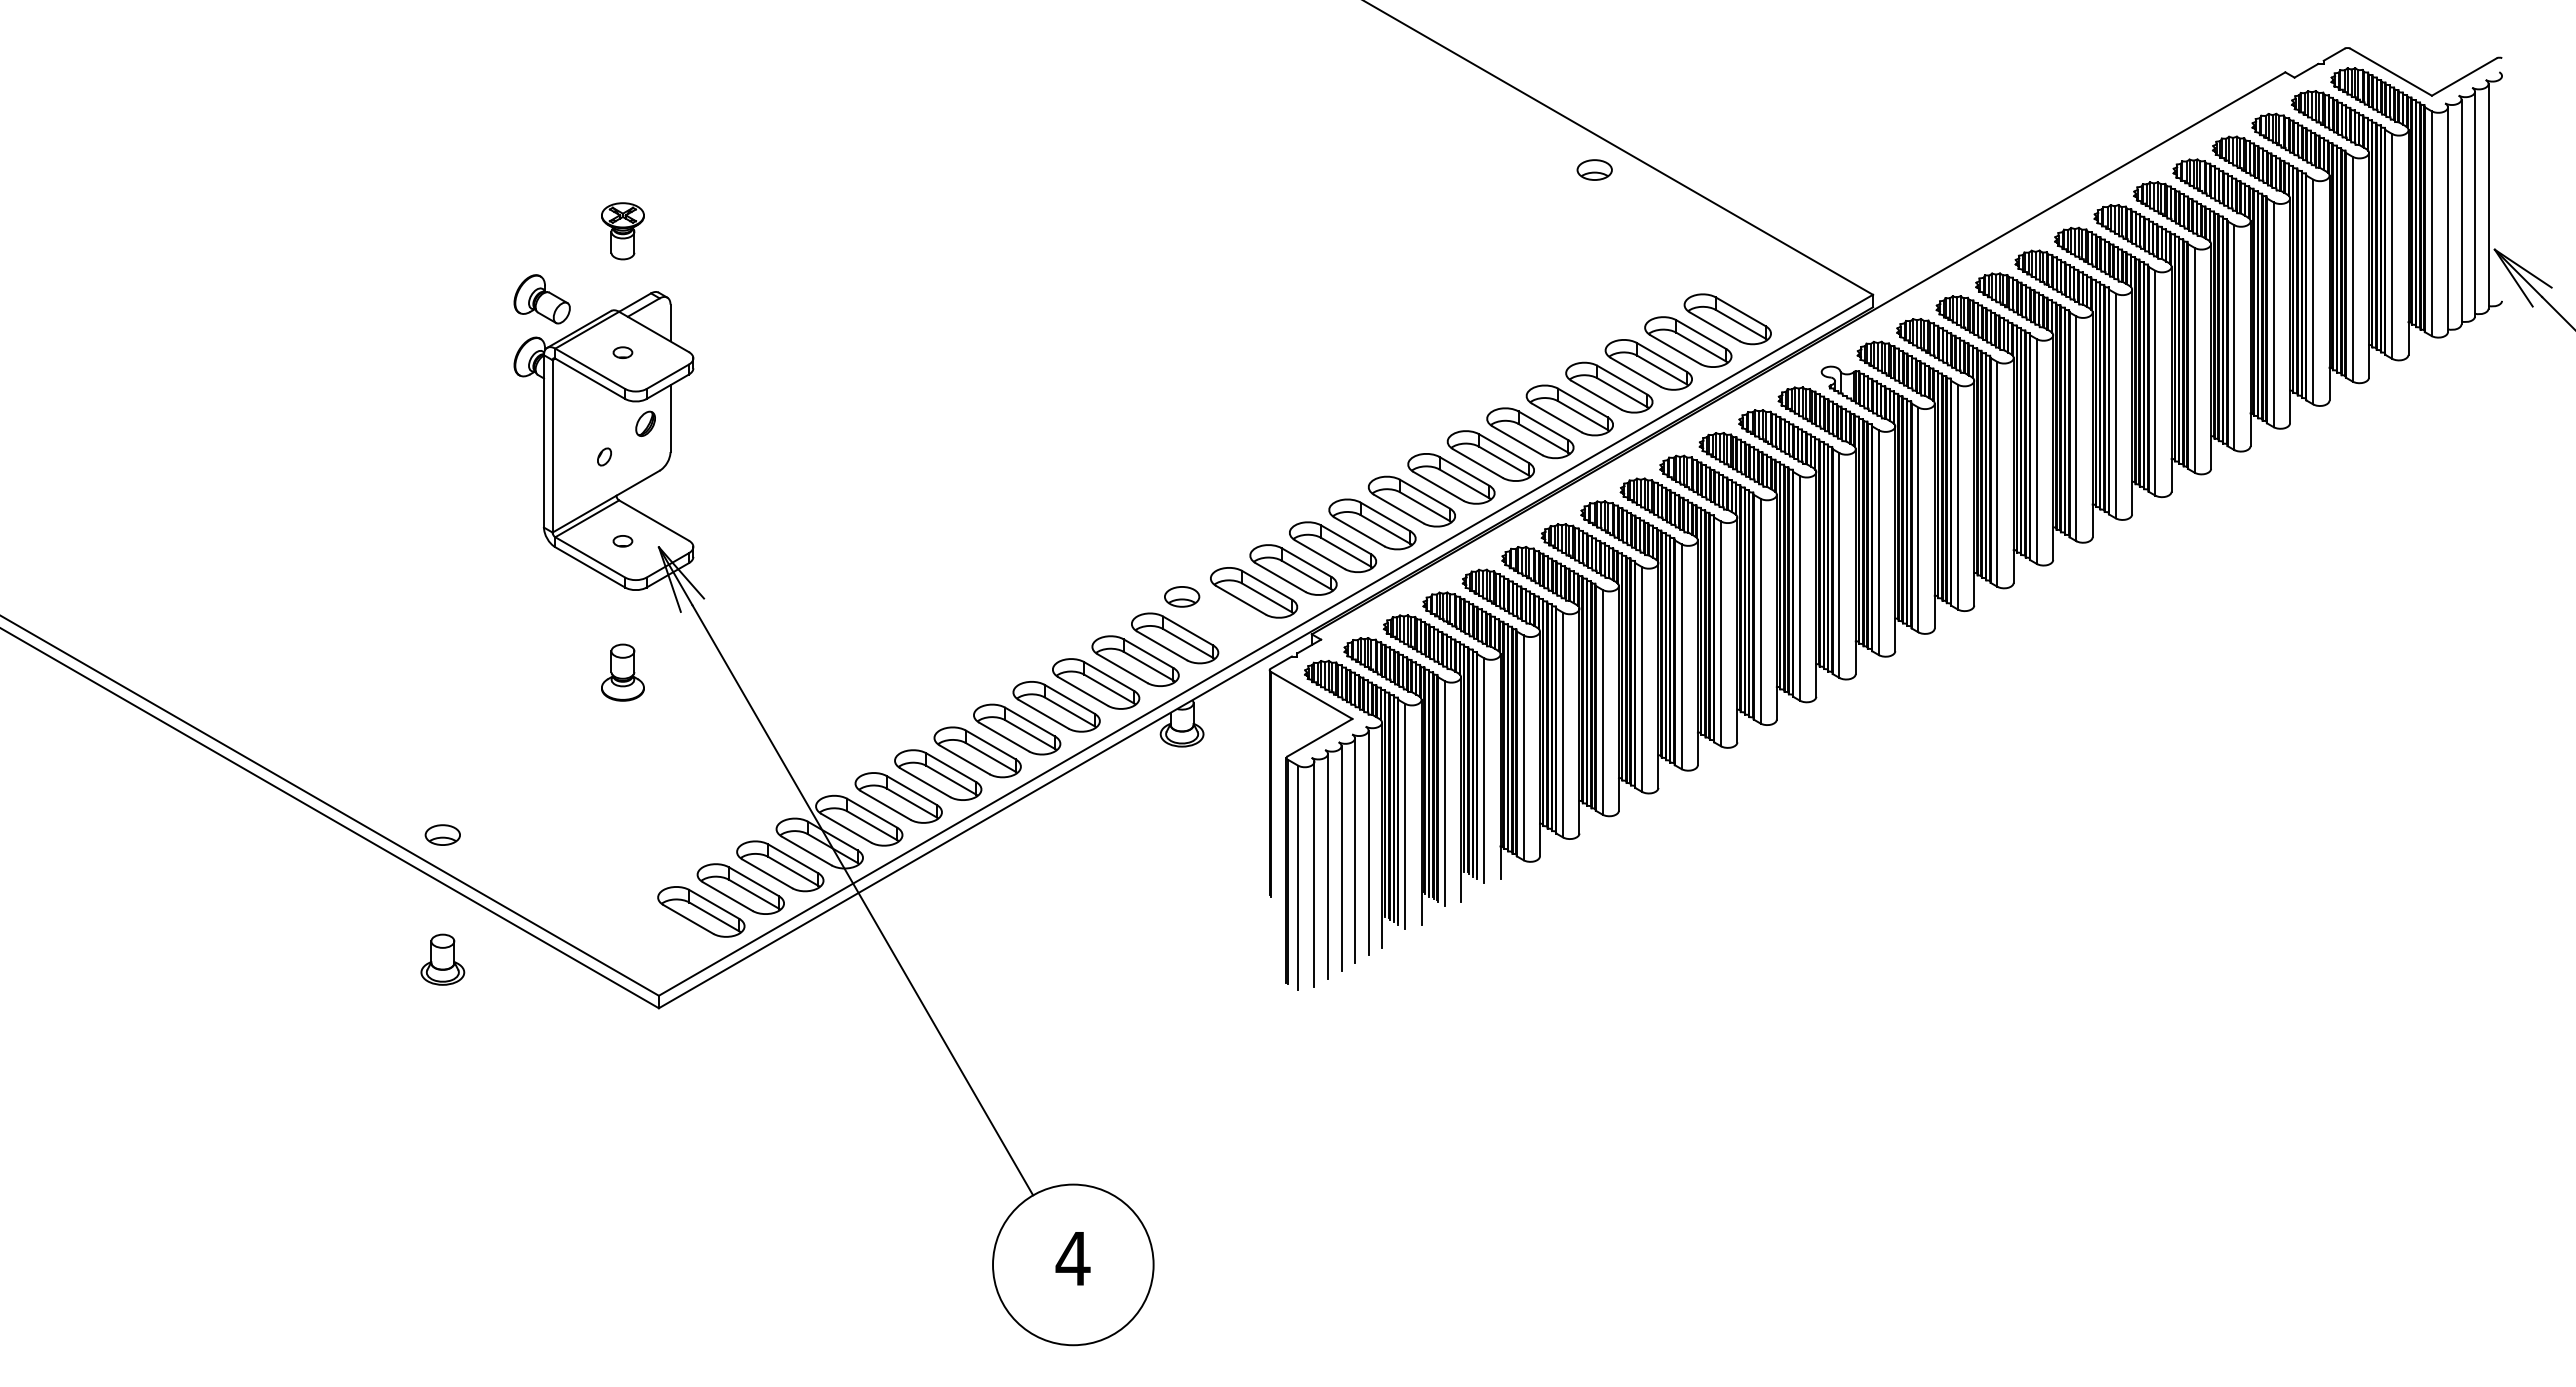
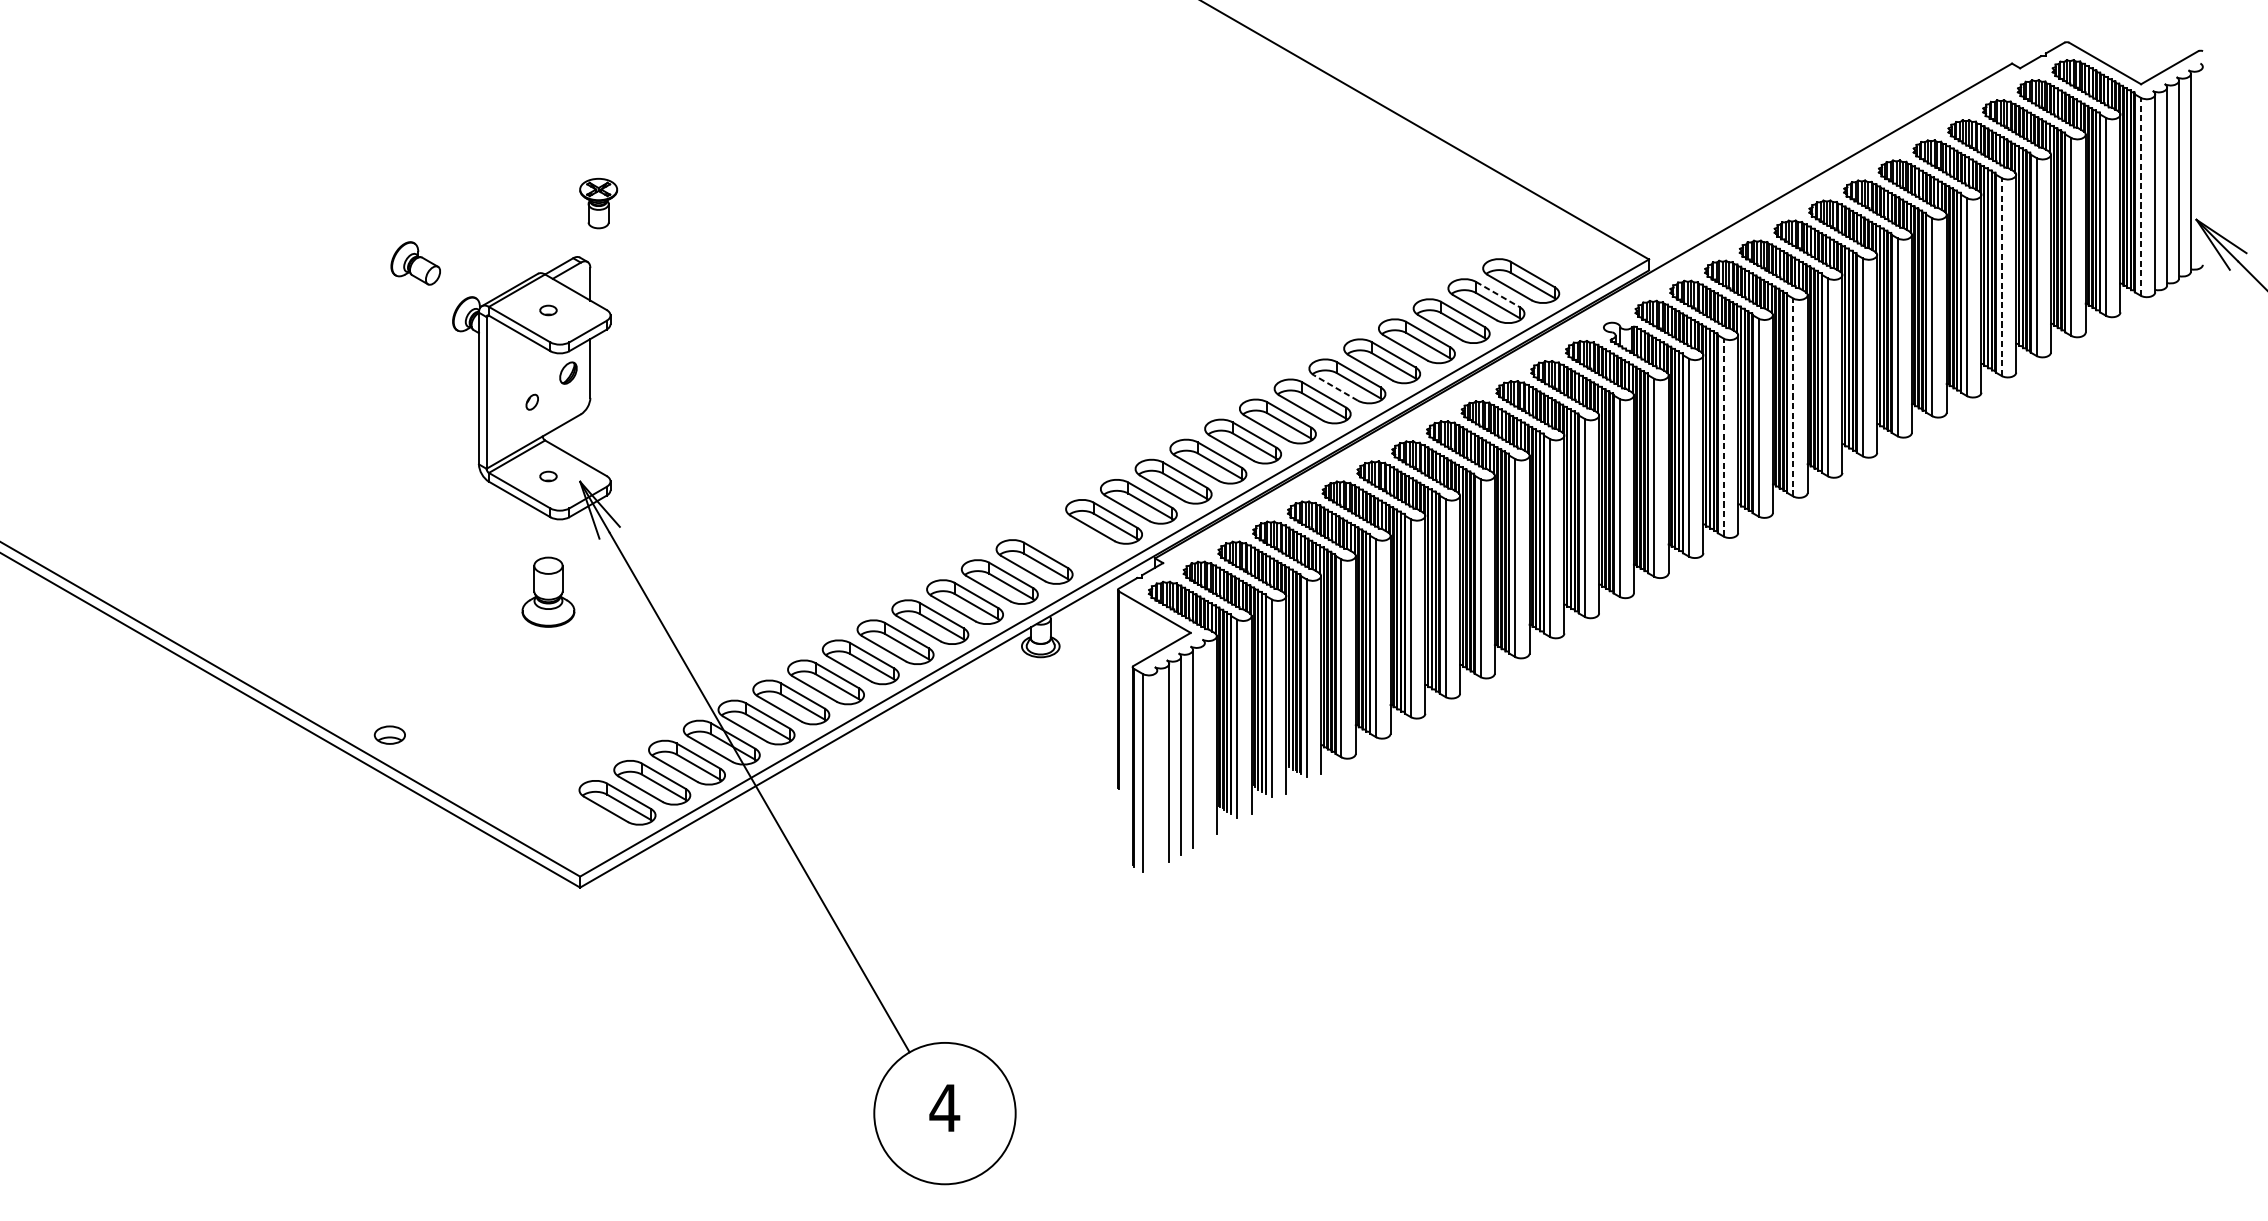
part: (1594, 169) -> (1403, 149), removed
line: (2431, 223) -> (2140, 196), solid -> dashed
part: (622, 231) -> (598, 203), moved
part: (541, 299) -> (415, 263), moved
line: (2273, 314) -> (2001, 276), solid -> dashed
line: (1701, 334) -> (1498, 294), solid -> dashed
line: (1517, 440) -> (1336, 387), solid -> dashed
line: (2036, 451) -> (1792, 397), solid -> dashed
line: (1957, 496) -> (1723, 437), solid -> dashed
part: (1182, 596) -> (1041, 525), removed
part: (622, 672) -> (548, 592), size x1.4
line: (1368, 842) -> (1204, 741), removed
line: (1314, 873) -> (1157, 768), removed
part: (442, 959) -> (389, 844), removed

